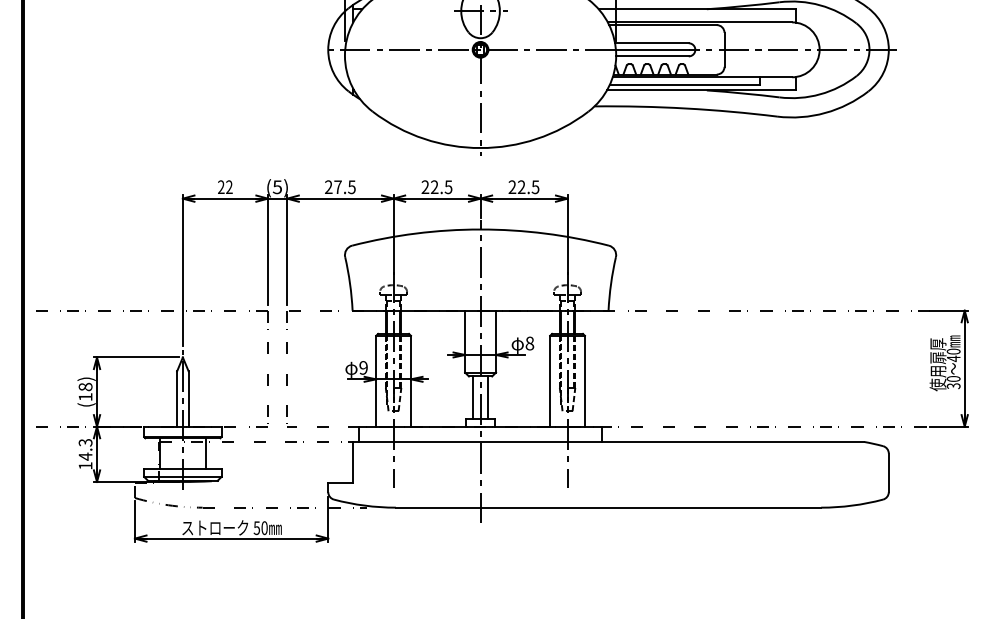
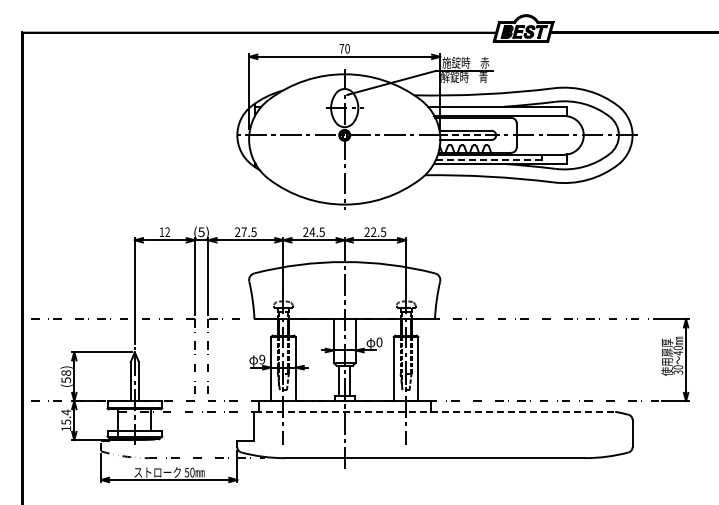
line: (651, 50) -> (465, 135), solid -> dashed
line: (684, 84) -> (488, 159), solid -> dashed
text: (220, 186) -> (161, 231), 22 -> 12
text: (434, 186) -> (312, 231), 22.5 -> 24.5
text: (529, 343) -> (379, 342), 8 -> 0
text: (85, 397) -> (66, 380), (18) -> (58)
line: (609, 441) -> (435, 411), solid -> dashed
text: (85, 449) -> (66, 417), 14.3 -> 15.4

